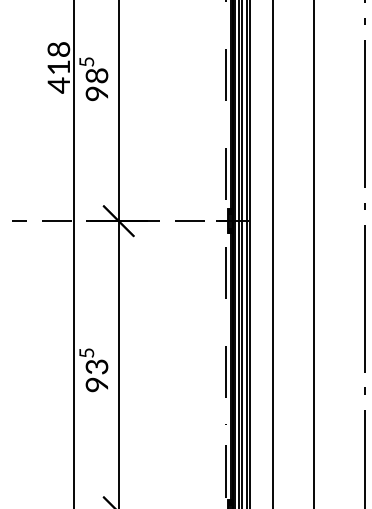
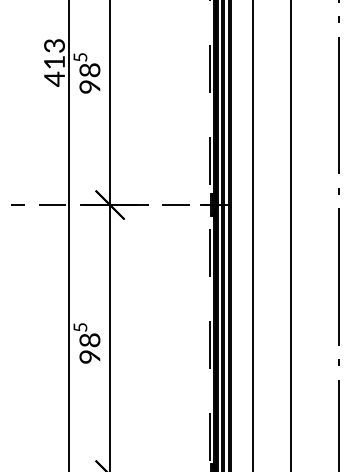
text: (58, 49) -> (54, 45), 418 -> 413
text: (96, 366) -> (89, 339), 93 -> 98

